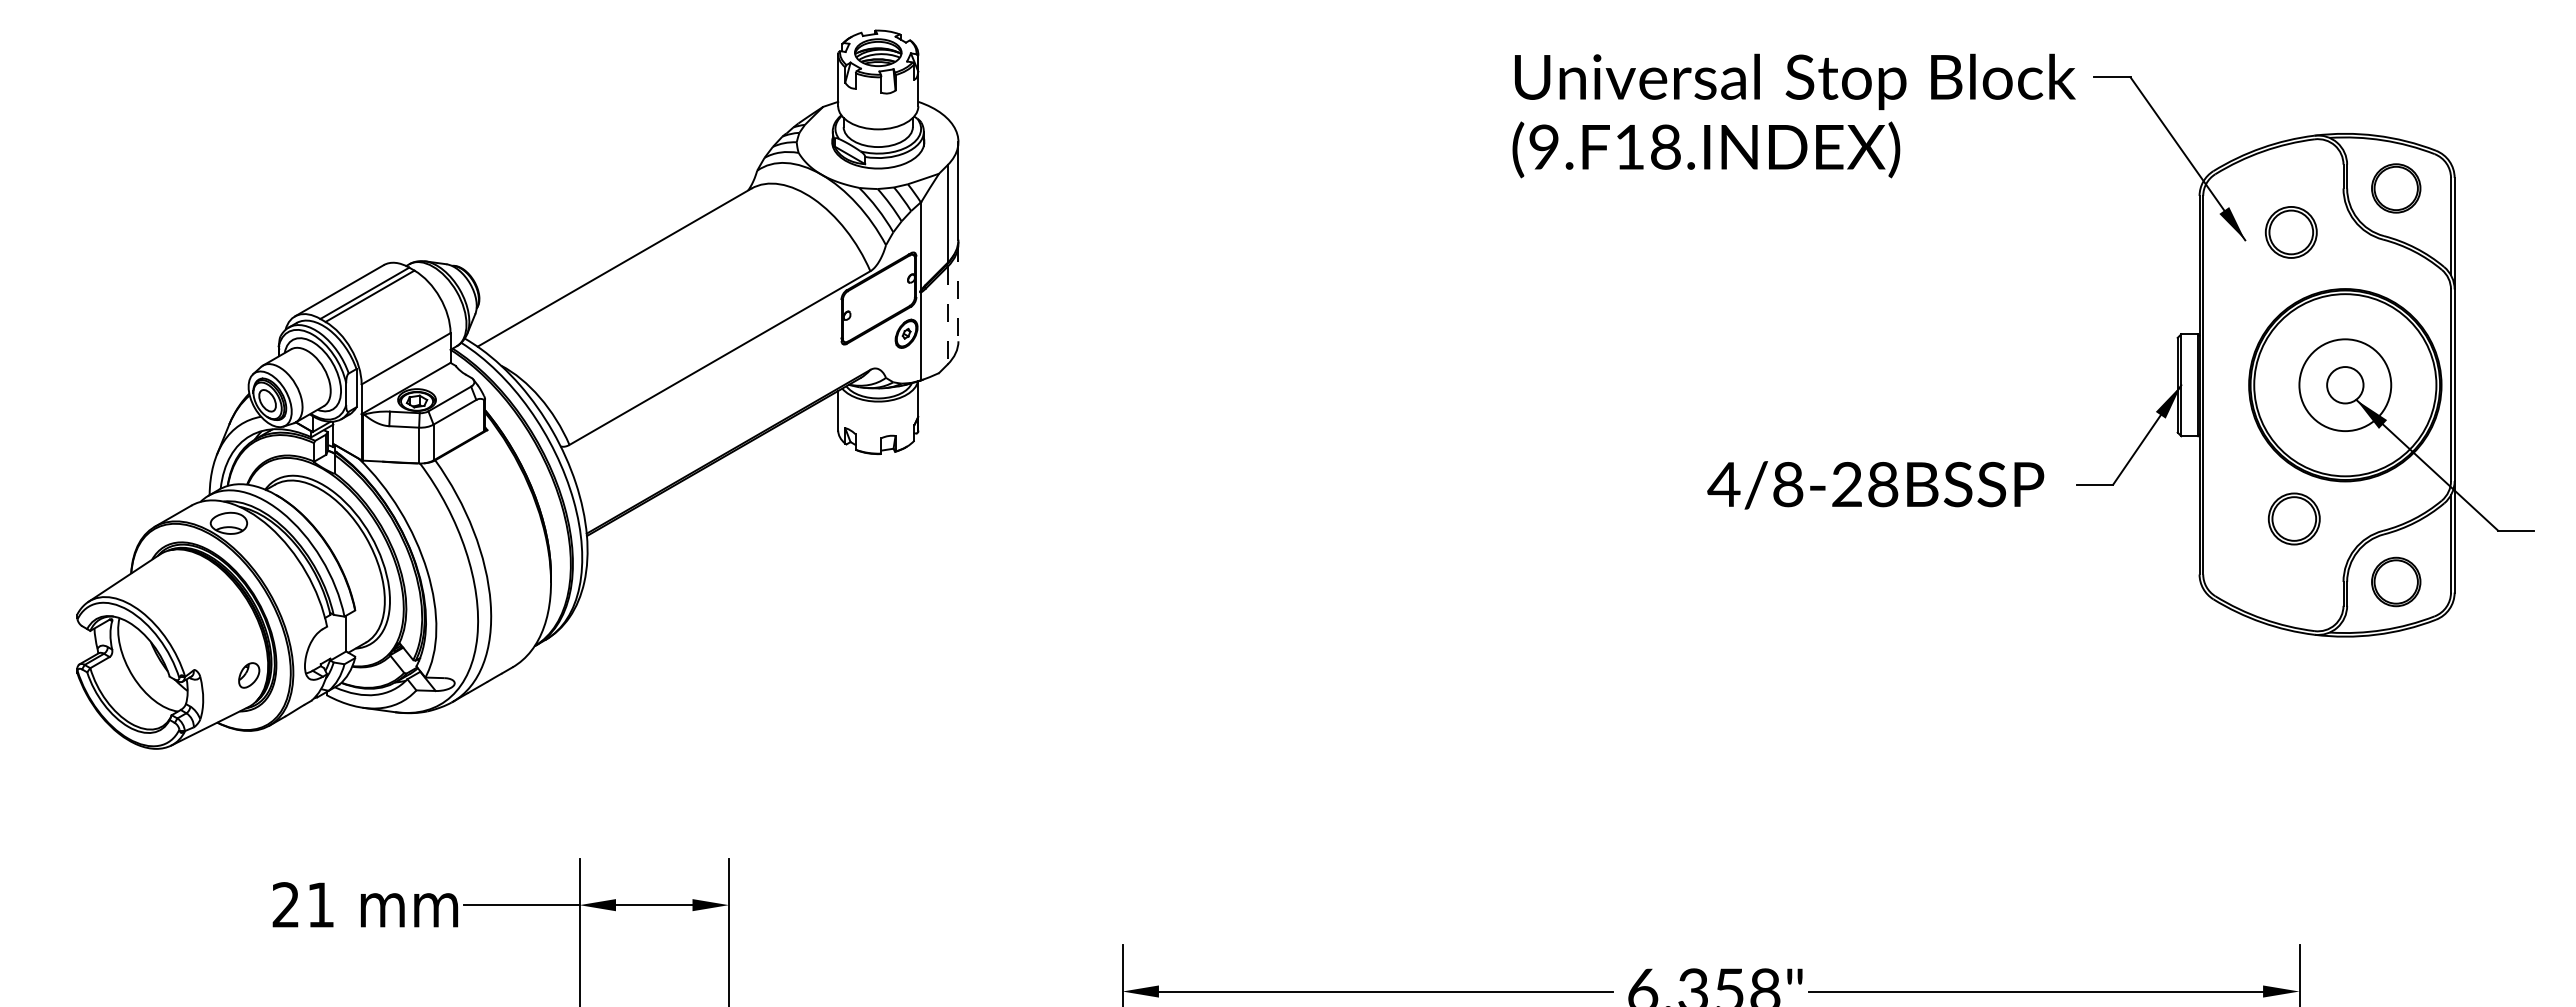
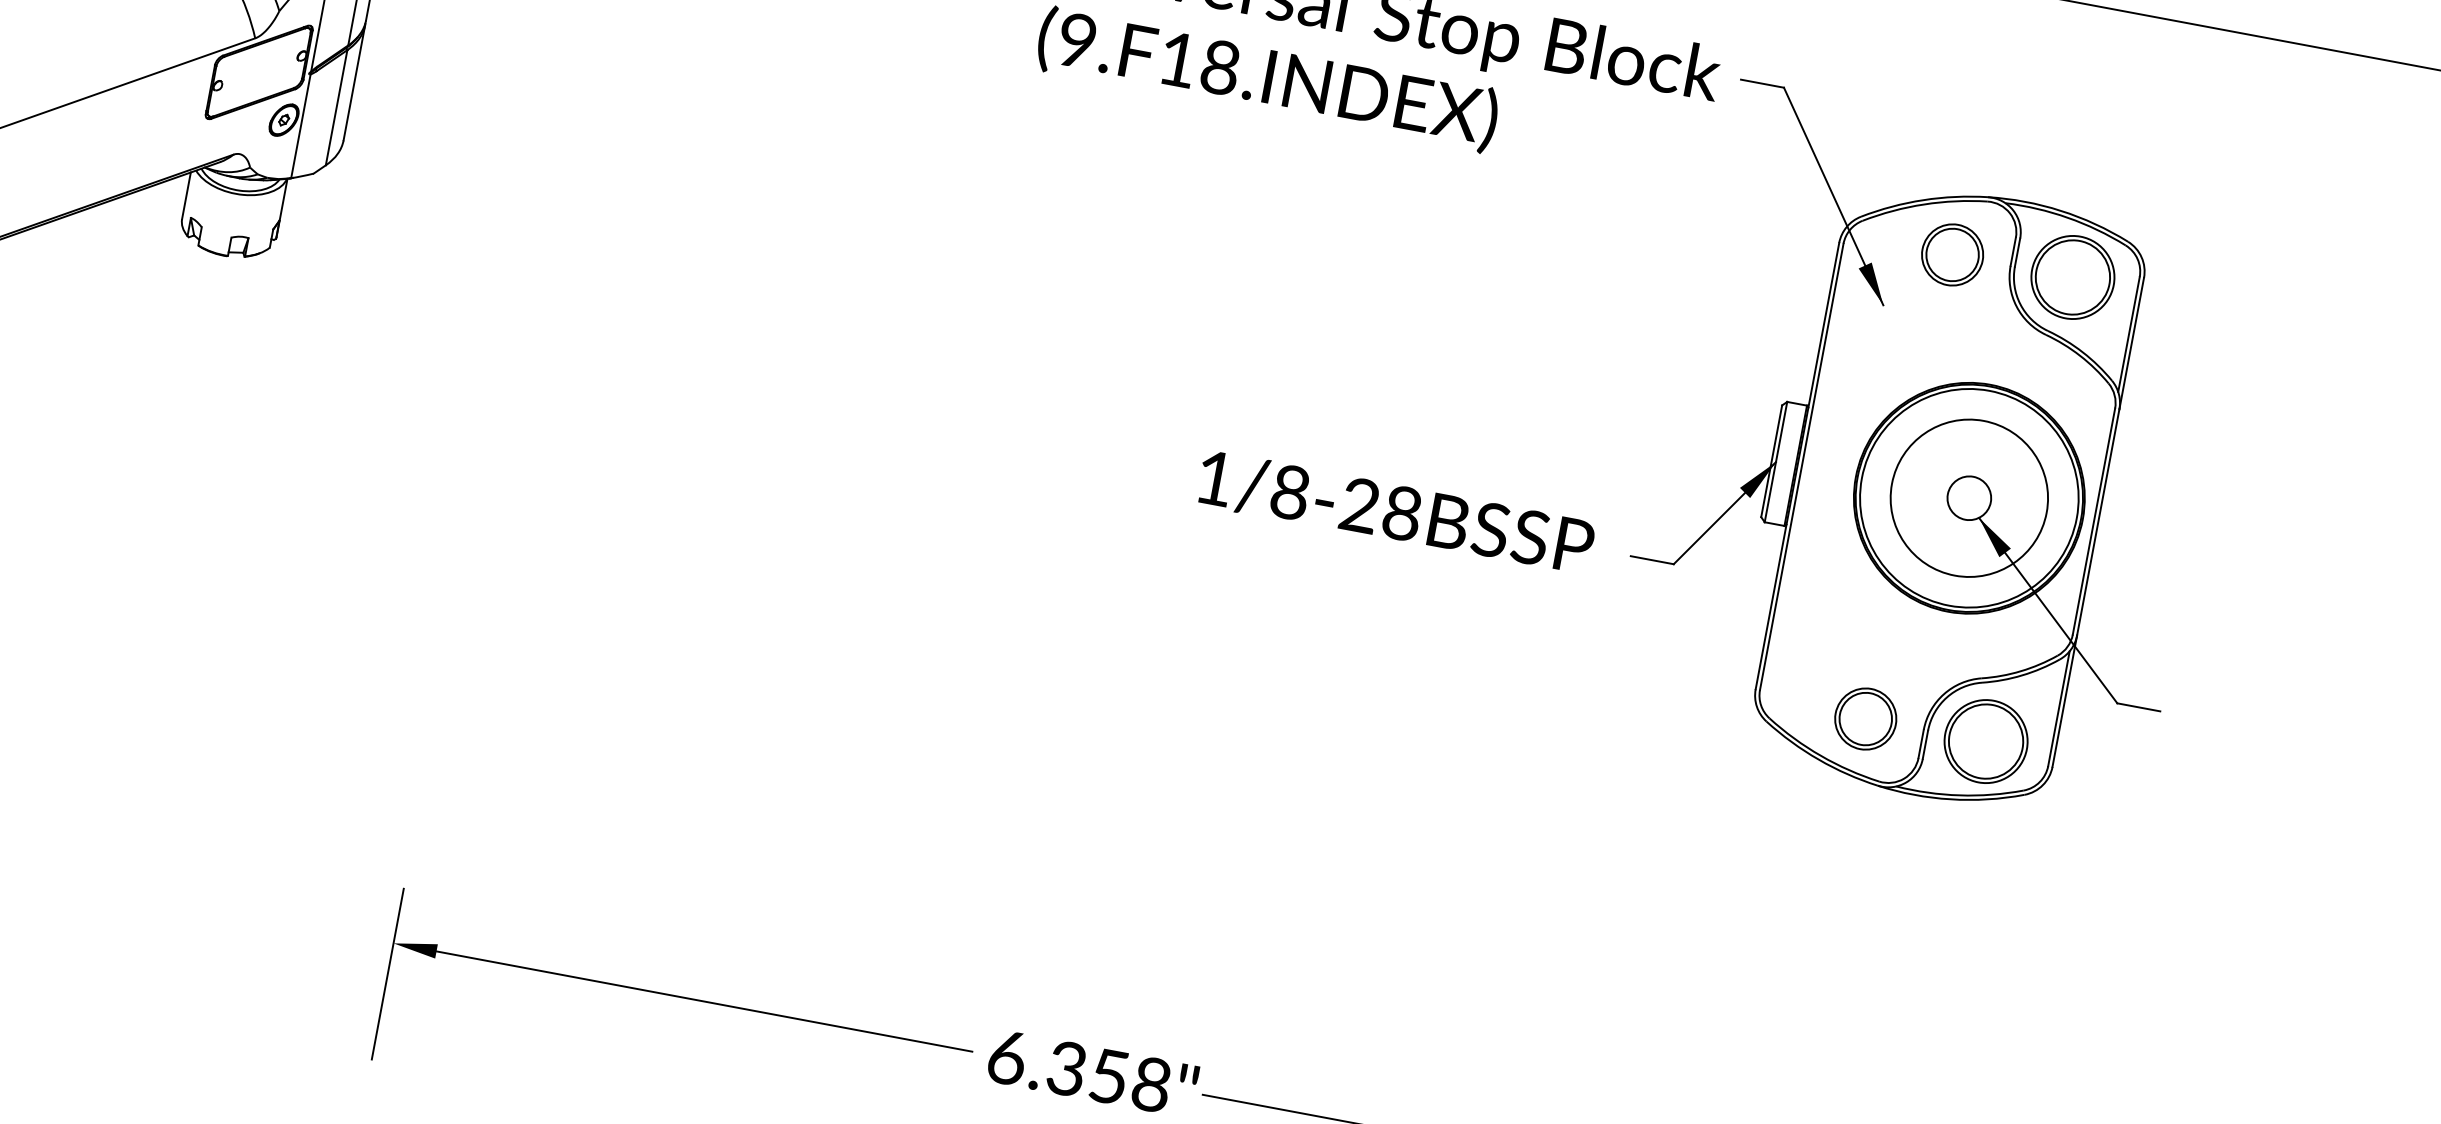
part: (2395, 188) -> (2071, 277), size x1.43
part: (2290, 232) -> (1951, 254), moved
line: (958, 292) -> (354, 82), dashed -> solid
line: (947, 315) -> (336, 107), dashed -> solid
circle: (2344, 384) -> (1968, 497), size x1.43
text: (1723, 484) -> (1214, 478), 4/8-28 -> 1/8-28
part: (2293, 518) -> (1864, 718), moved
part: (2395, 581) -> (1985, 740), size x1.43

